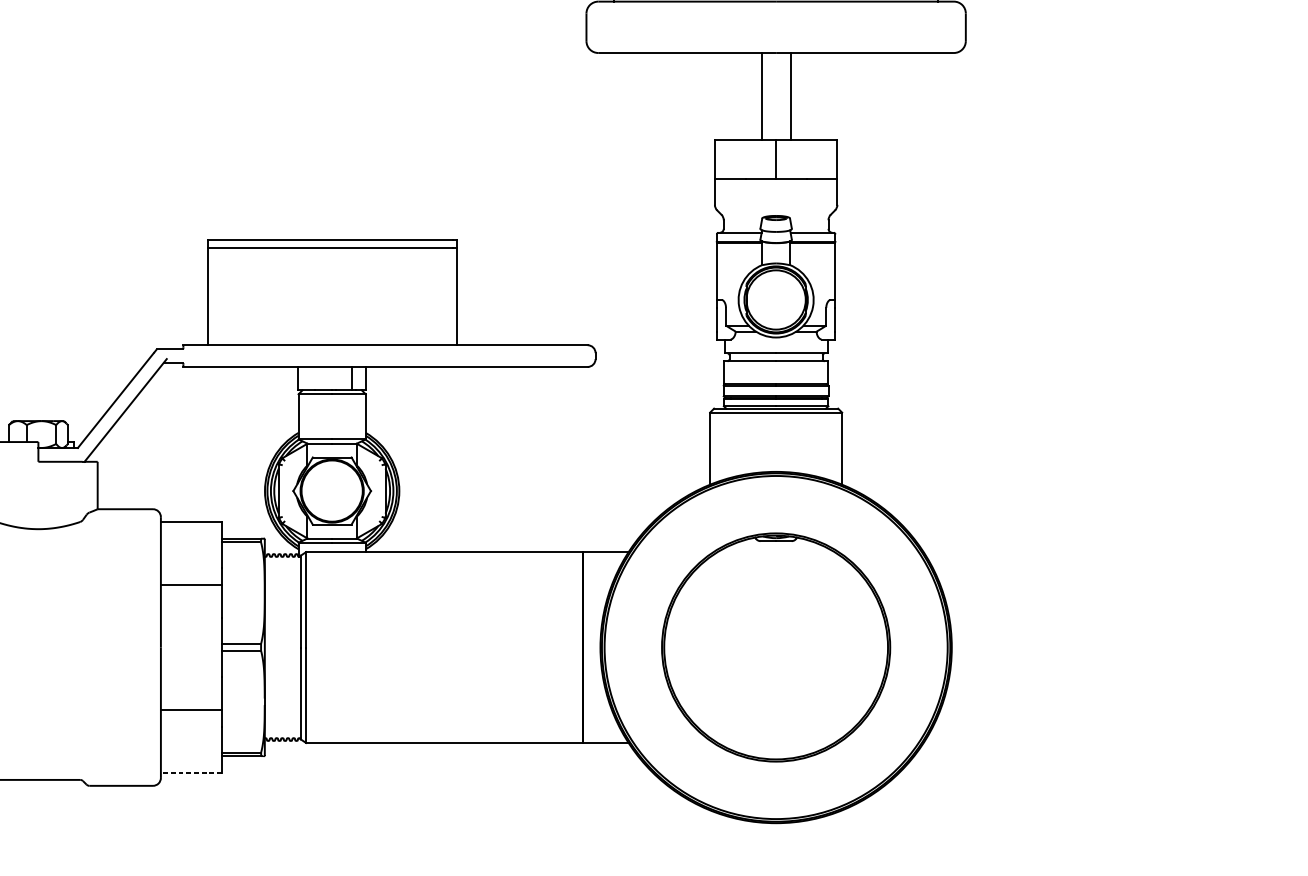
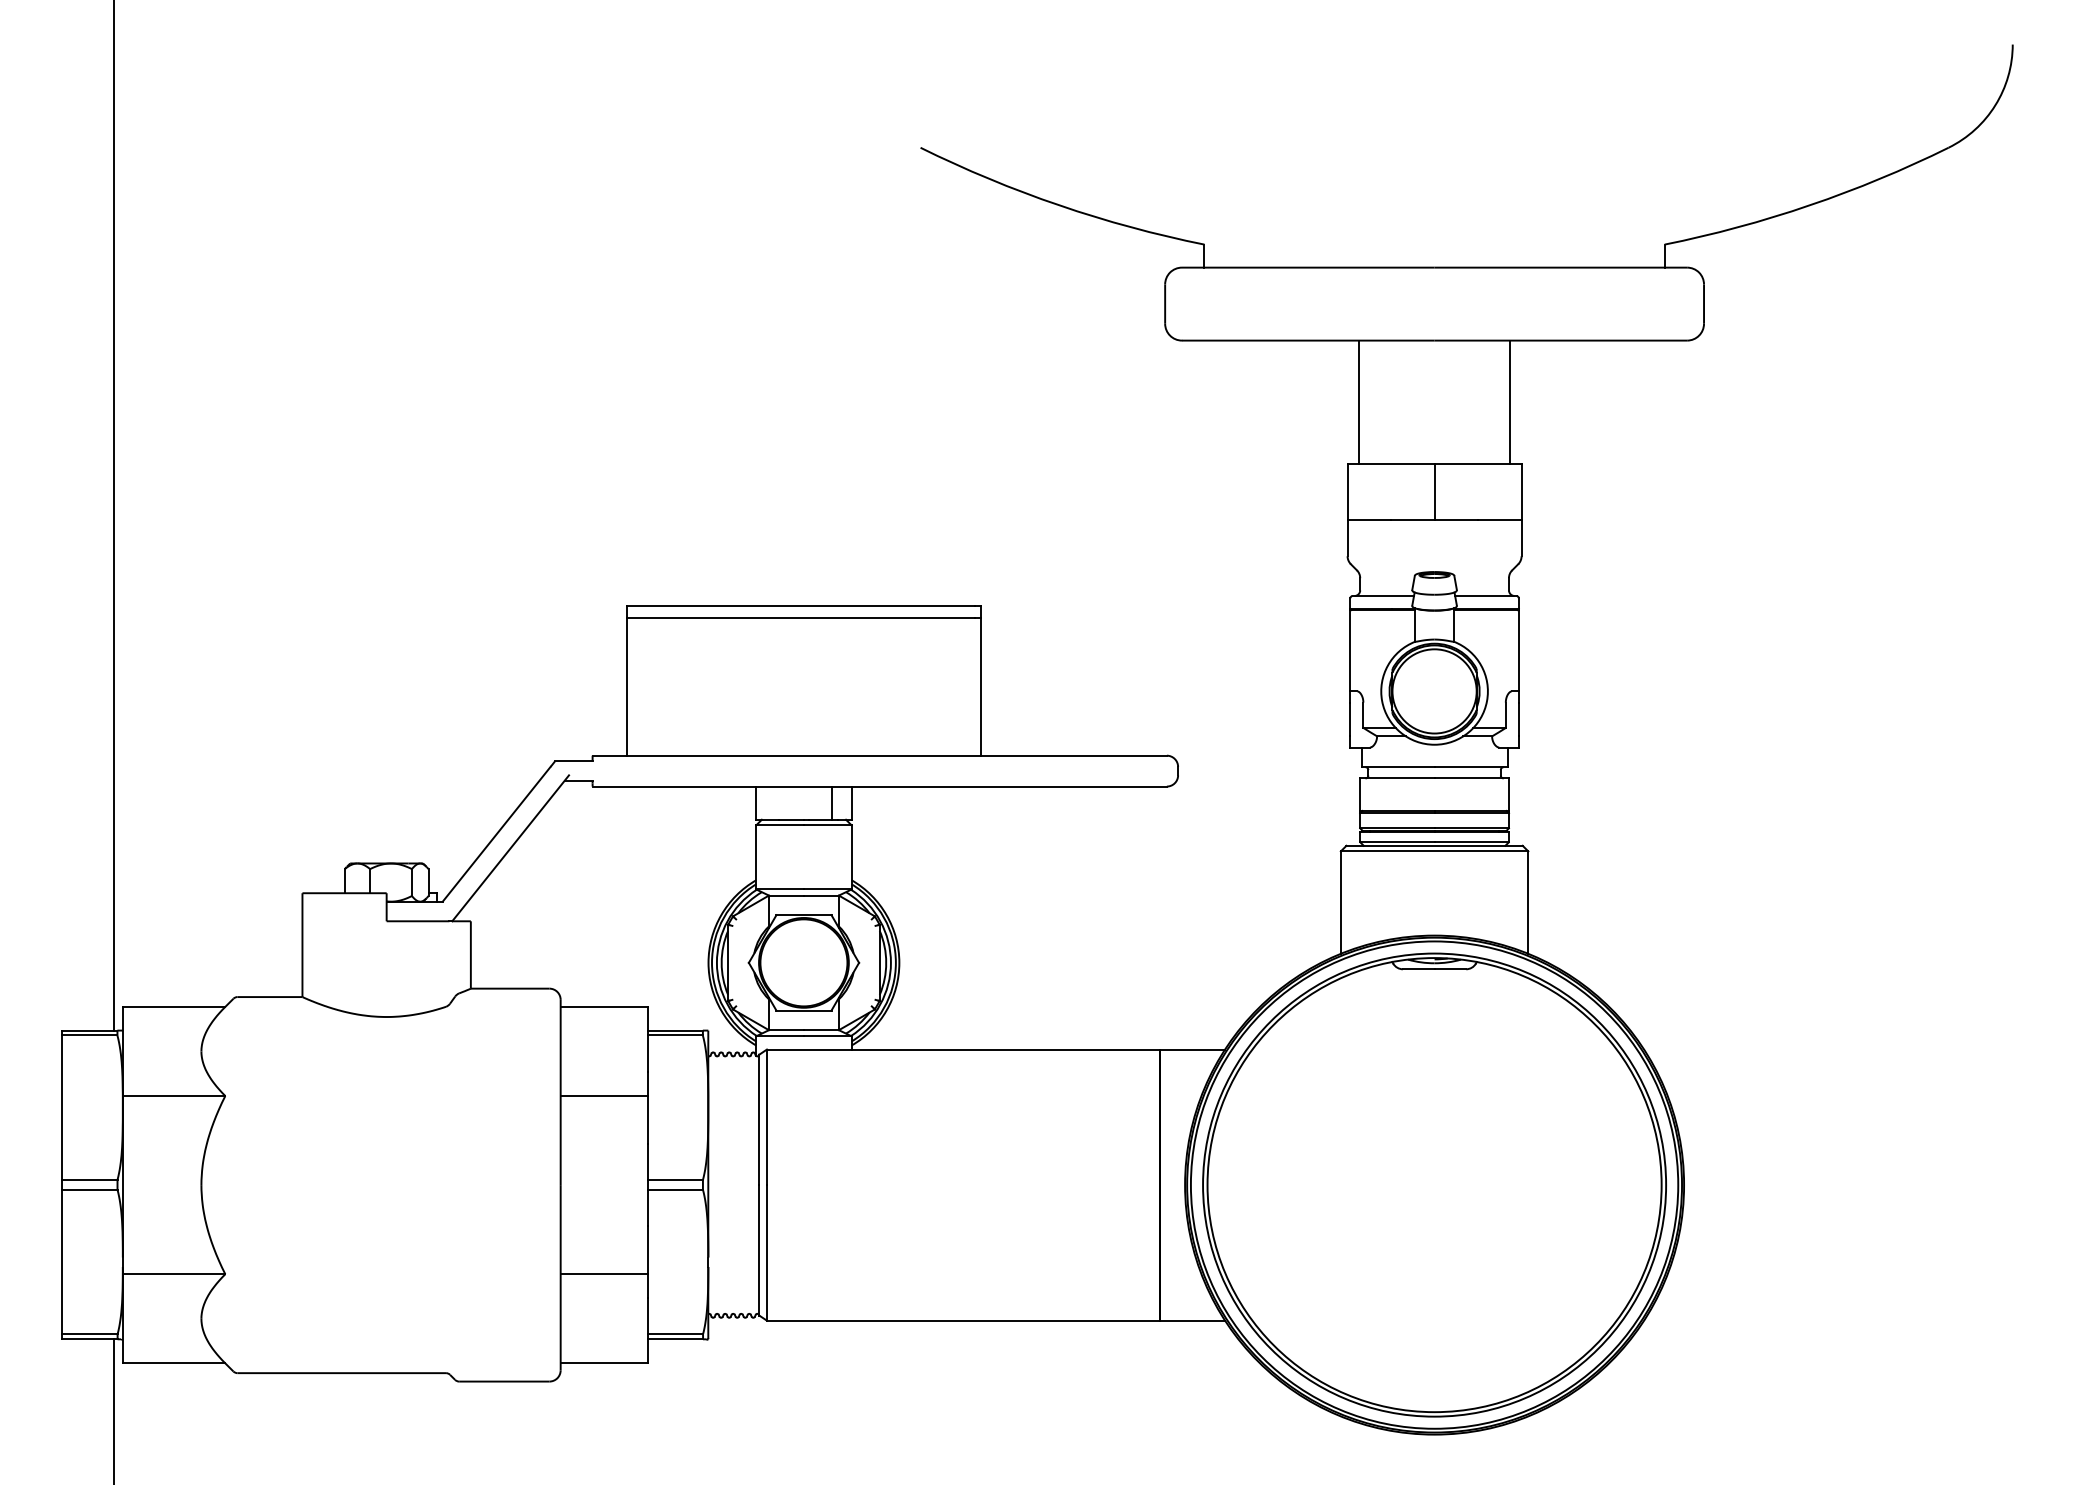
line: (762, 96) -> (1359, 402), moved
line: (791, 96) -> (1510, 402), moved
part: (776, 647) -> (1434, 1184), size x1.43
line: (191, 773) -> (604, 1363), dashed -> solid

